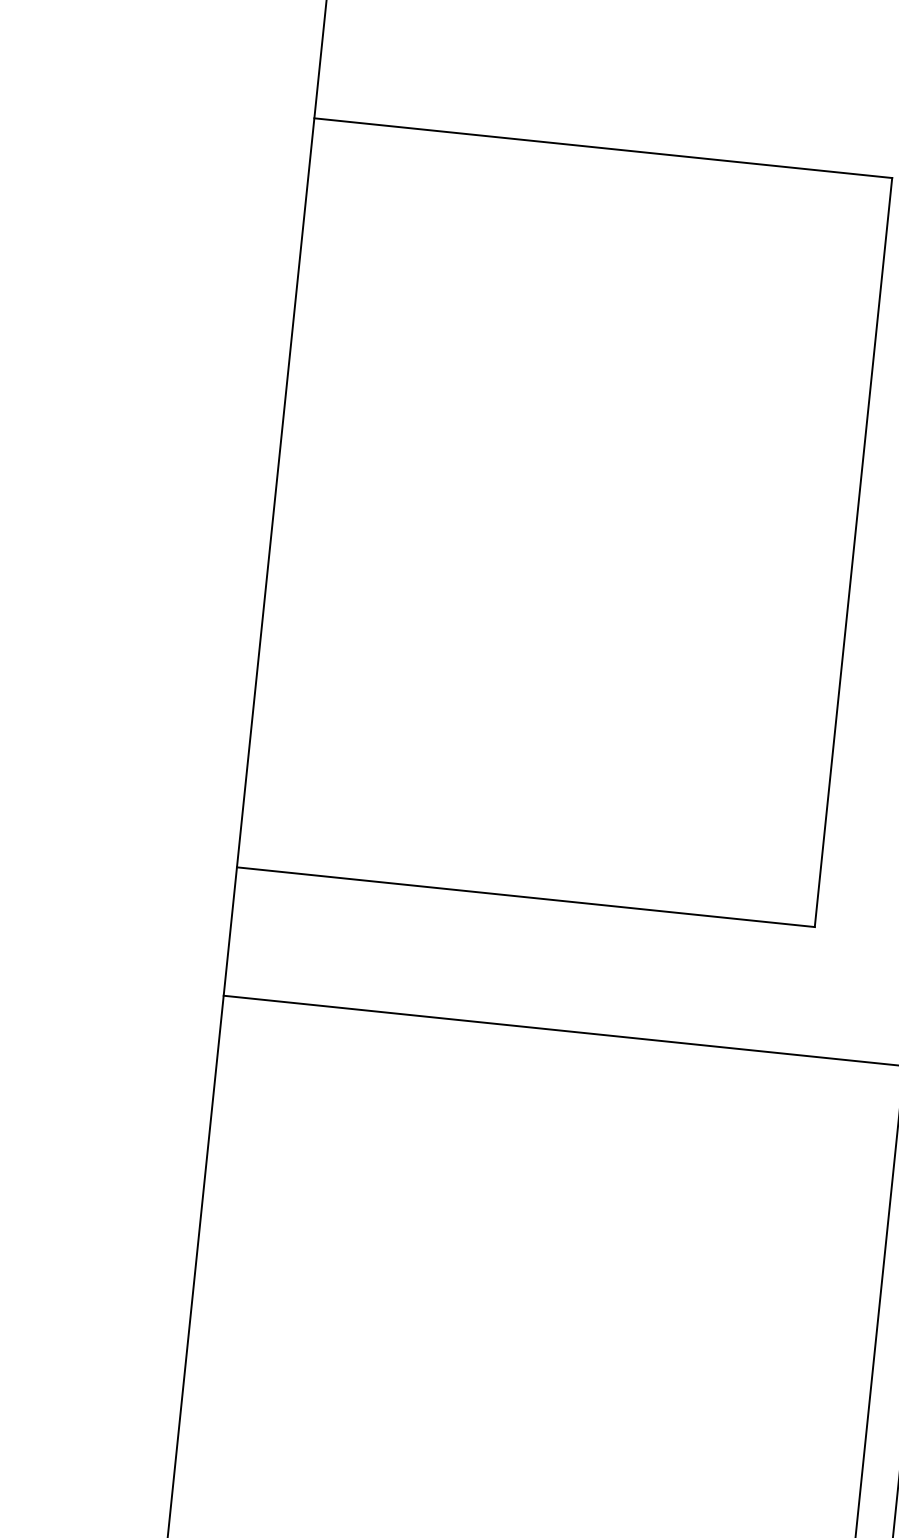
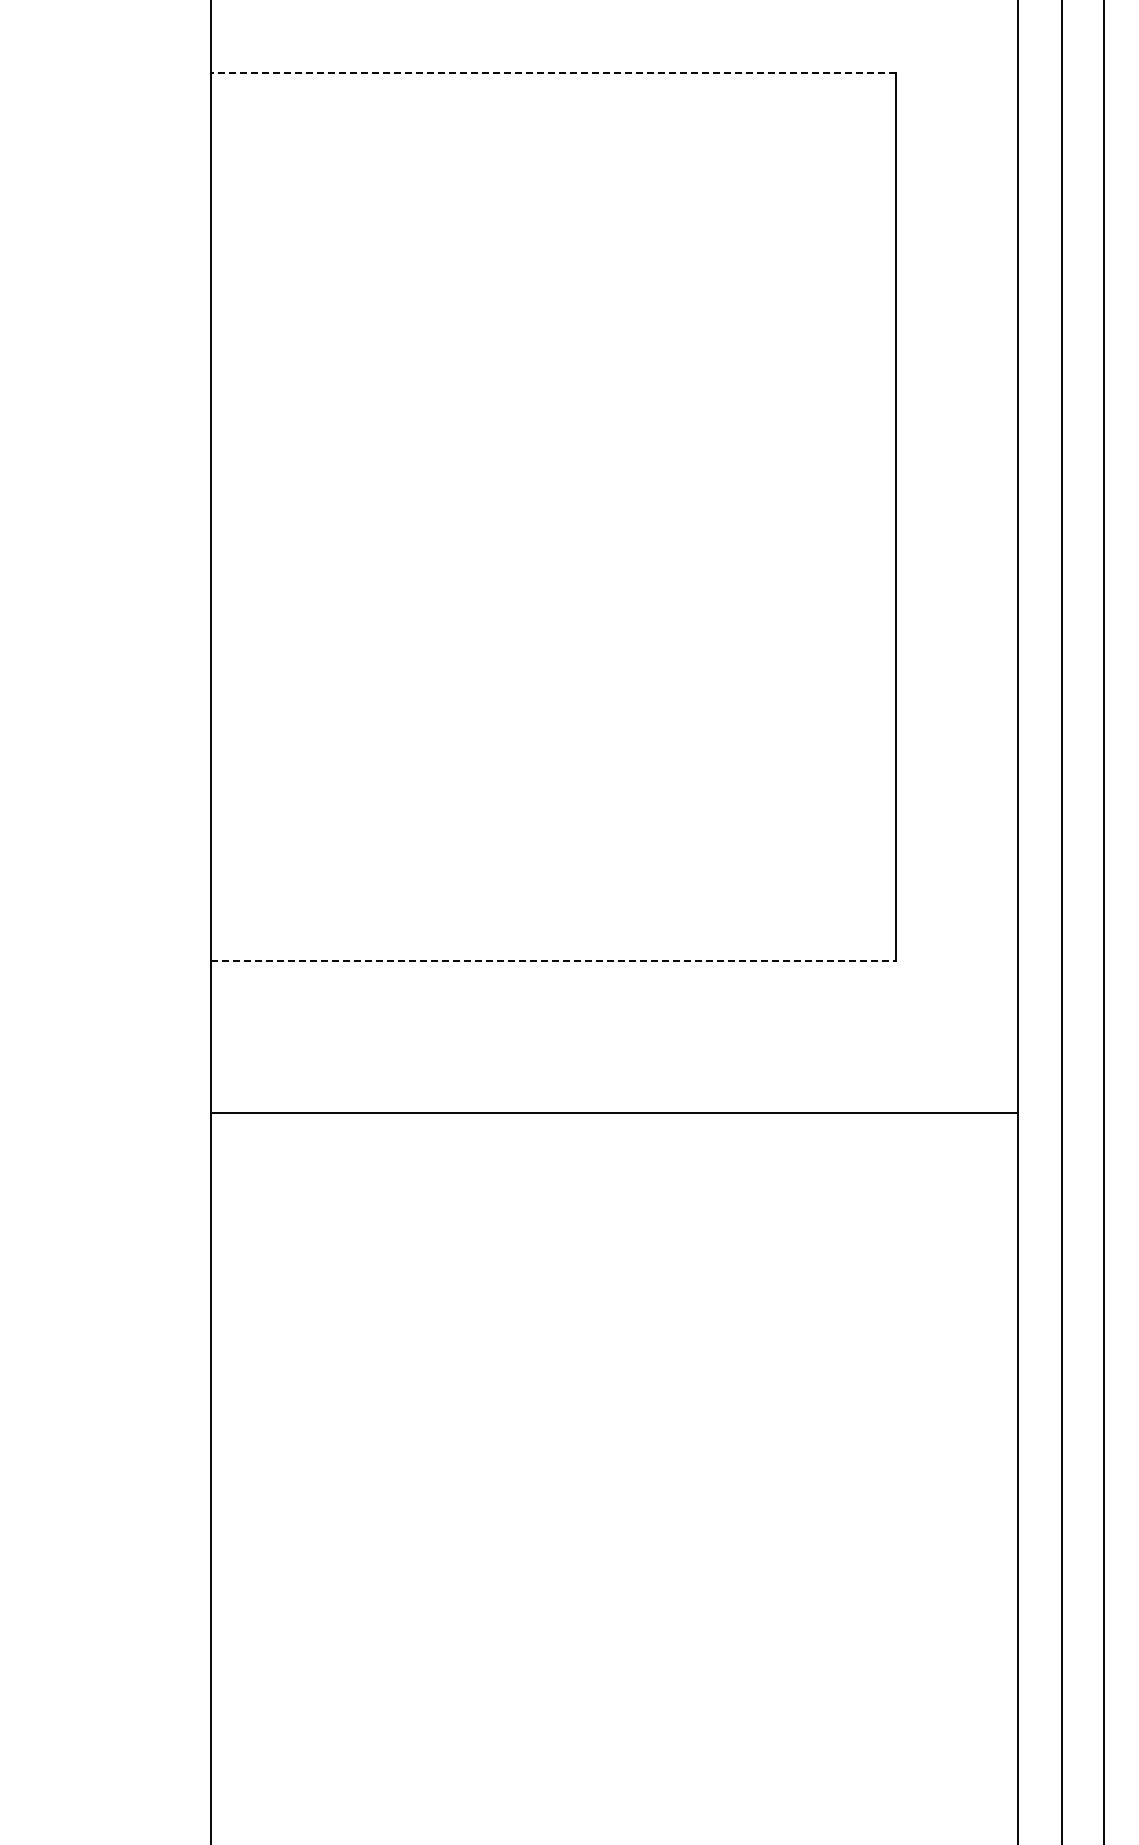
line: (603, 147) -> (553, 72), solid -> dashed
line: (525, 897) -> (553, 961), solid -> dashed

